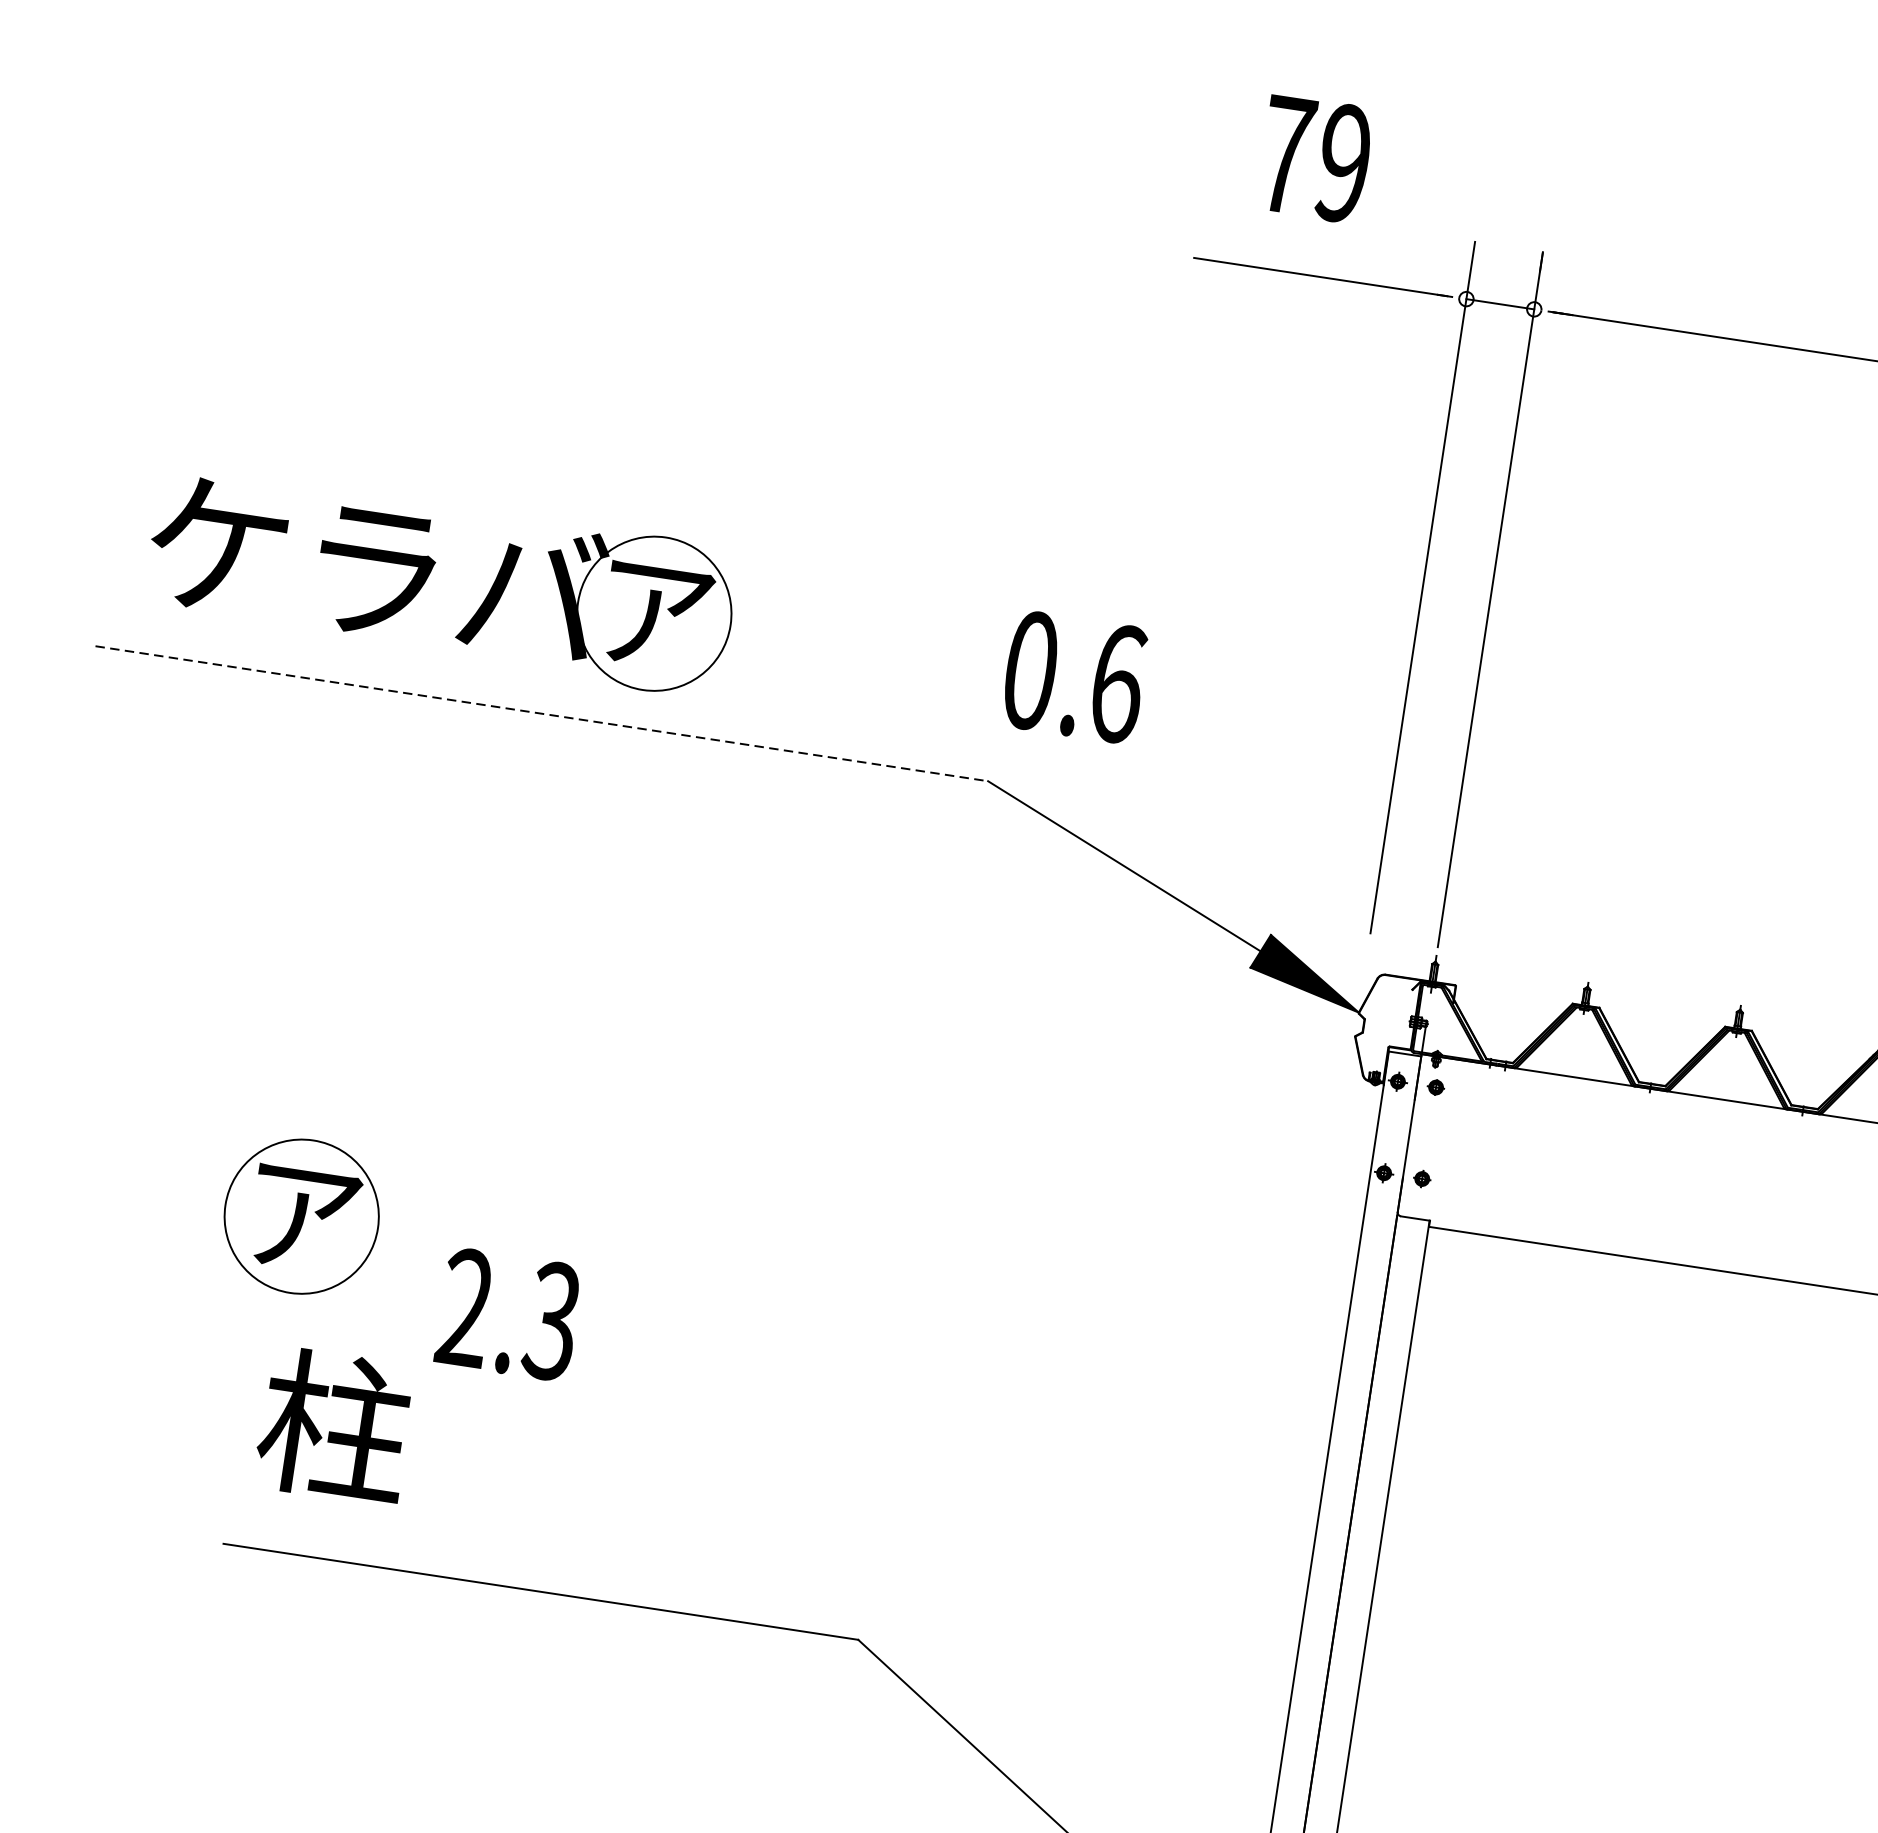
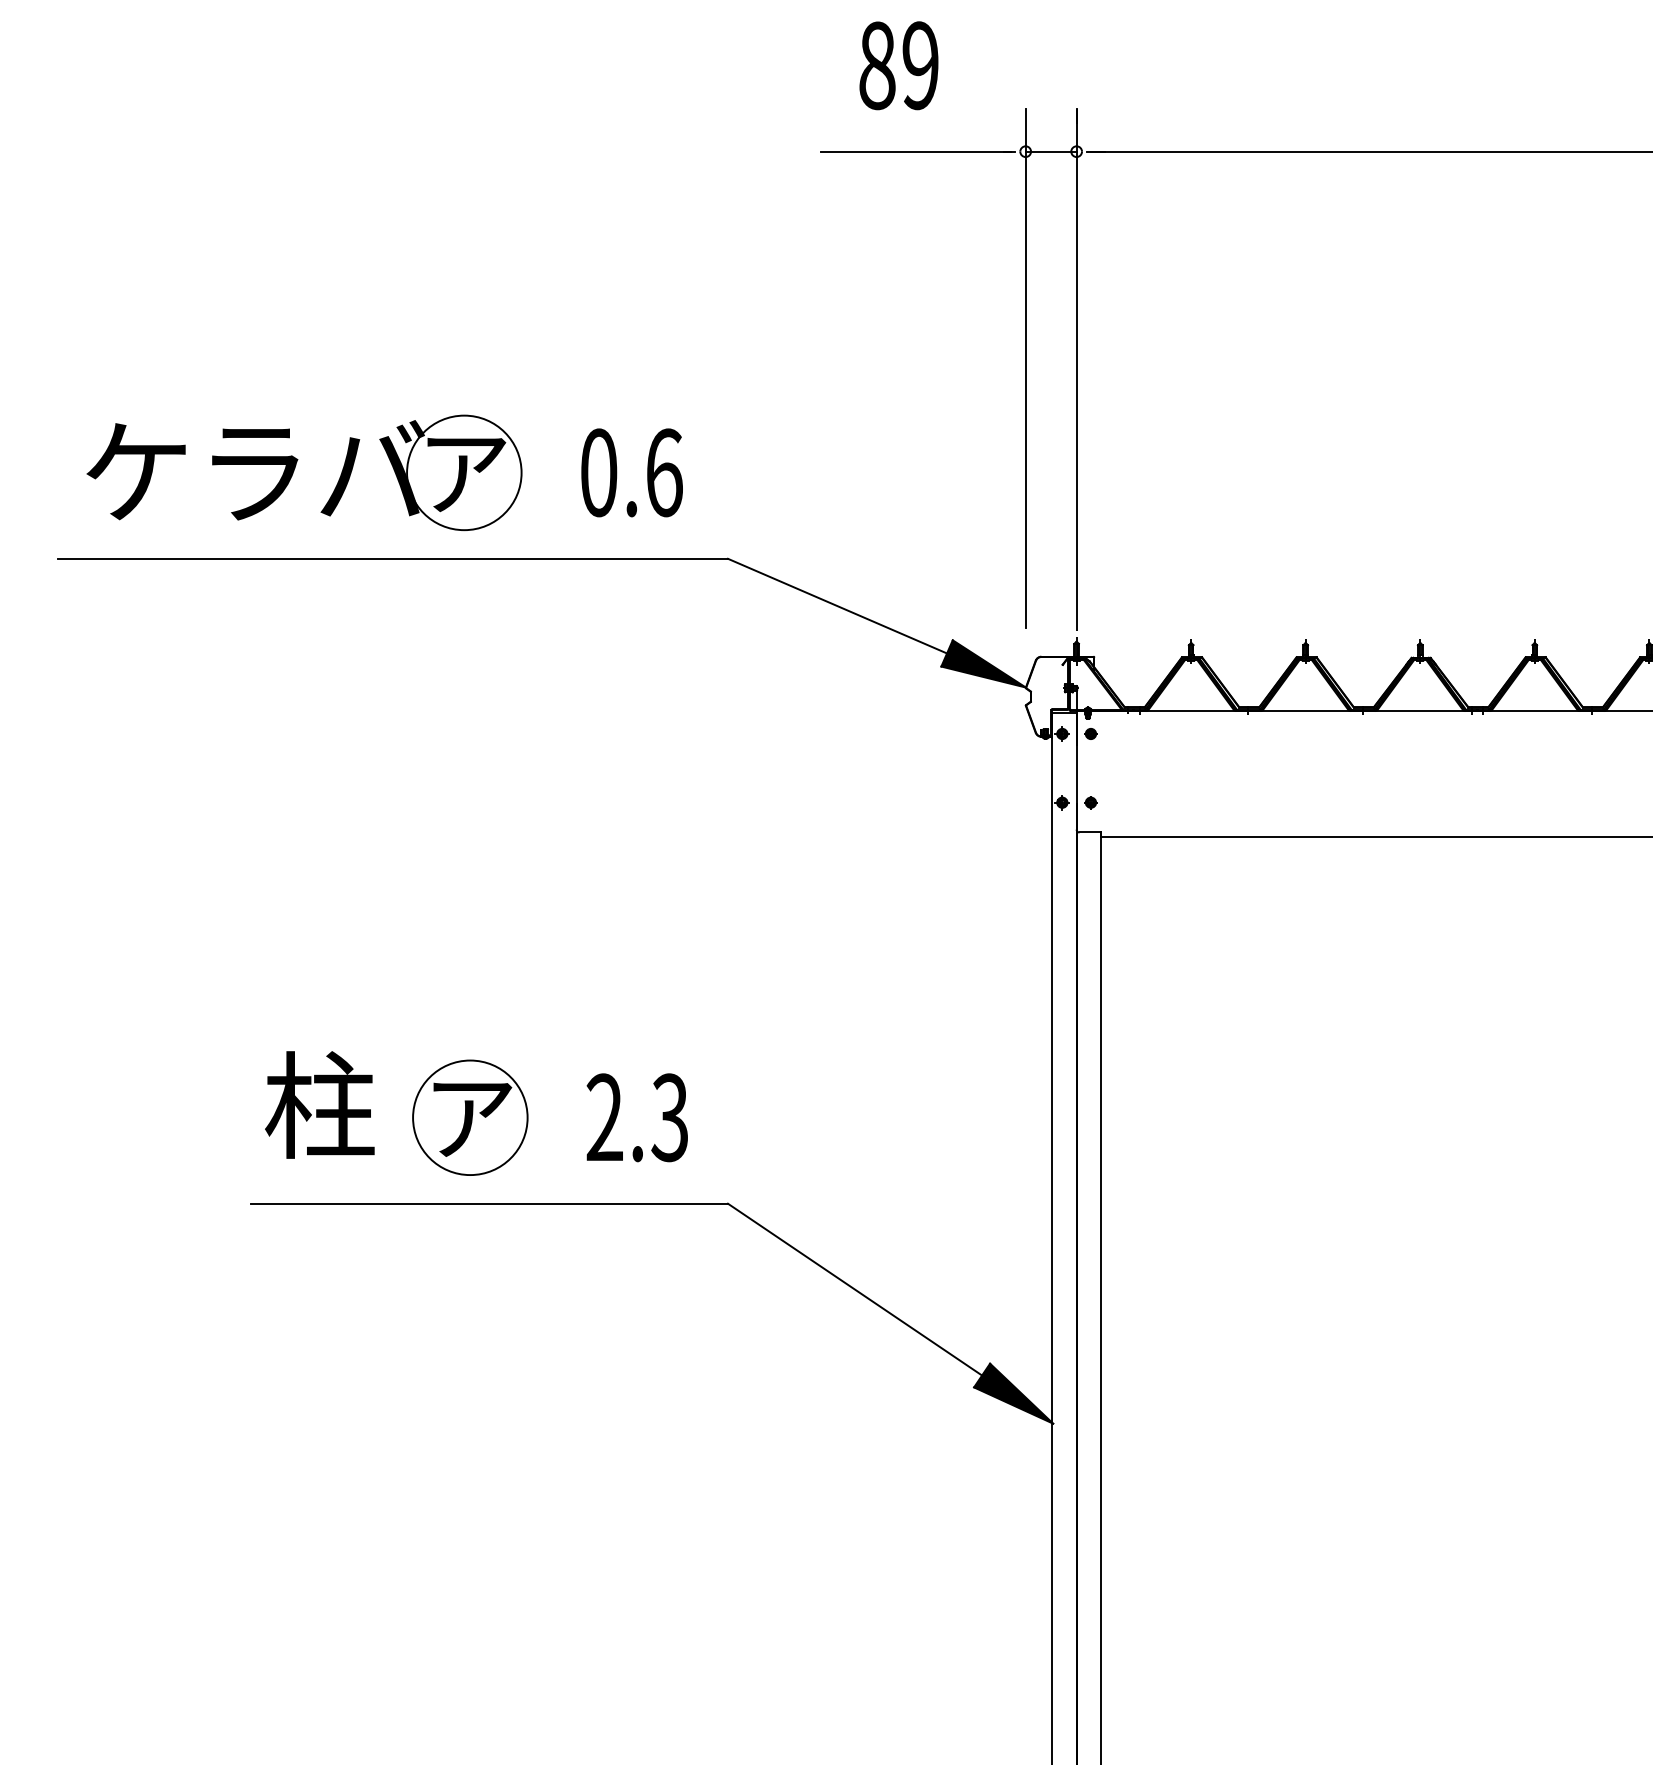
text: (1286, 154) -> (877, 65), 79 -> 89
text: (1074, 676) -> (631, 472), moved
line: (542, 713) -> (393, 558), dashed -> solid
part: (302, 1216) -> (470, 1117), moved
text: (507, 1314) -> (636, 1117), moved

